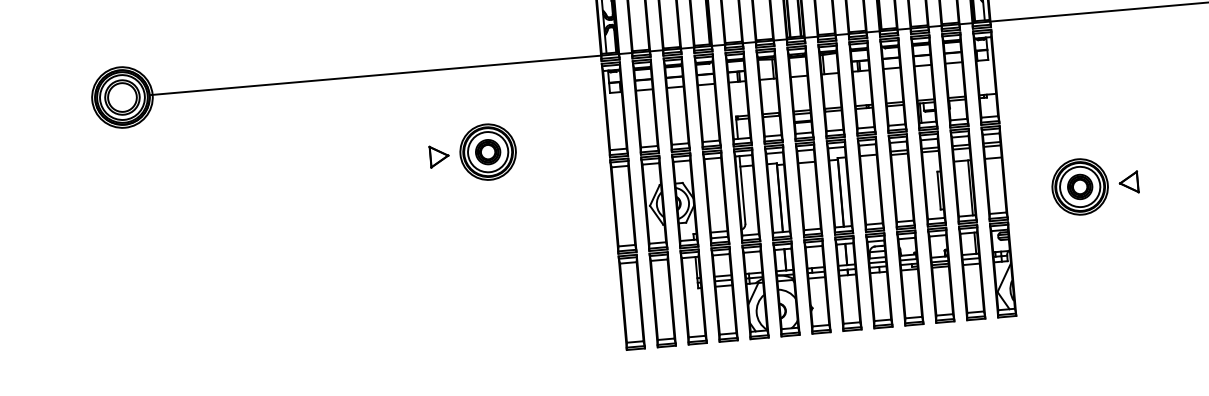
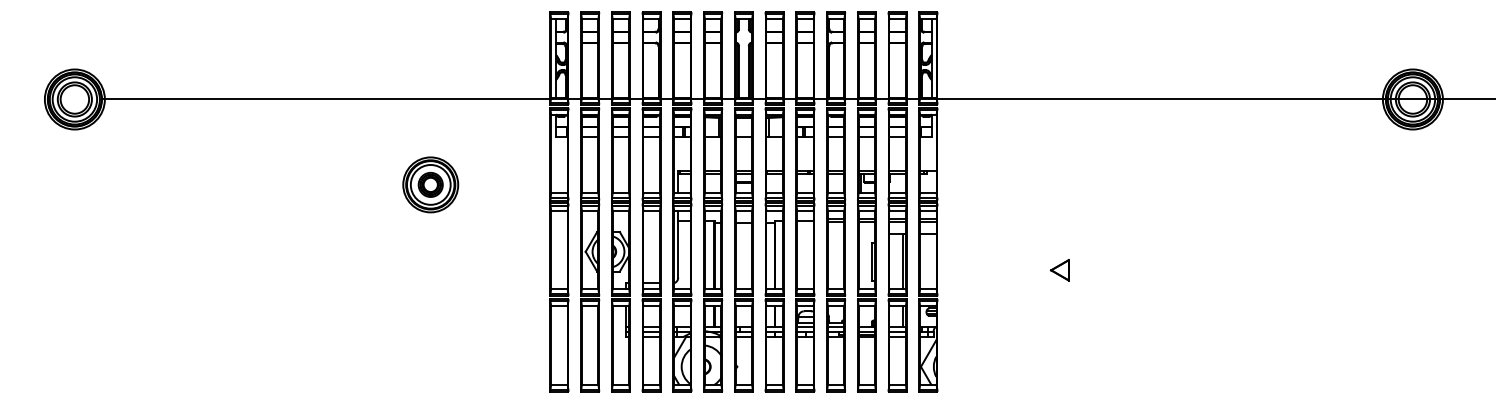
part: (439, 155) -> (382, 184), removed
part: (1080, 187) -> (1011, 270), removed

